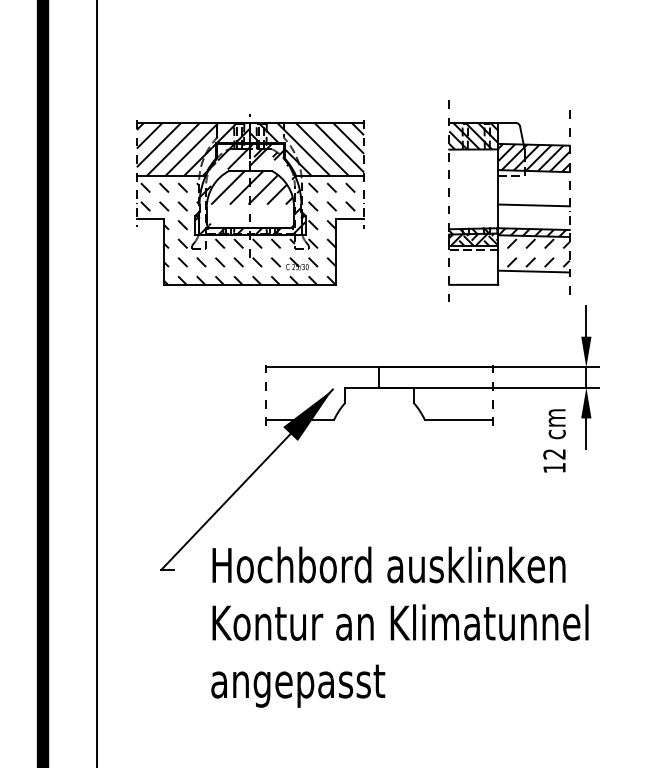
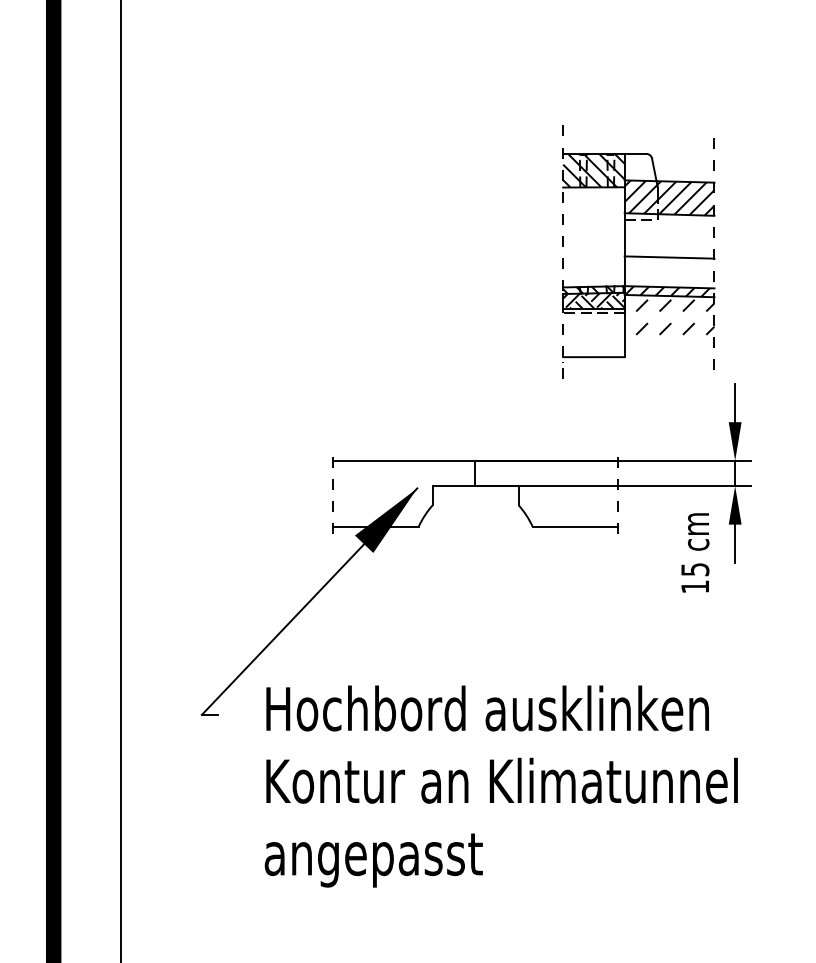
part: (250, 199) -> (313, 250), removed
line: (533, 271) -> (668, 340), removed
text: (554, 454) -> (695, 569), 12 -> 15

